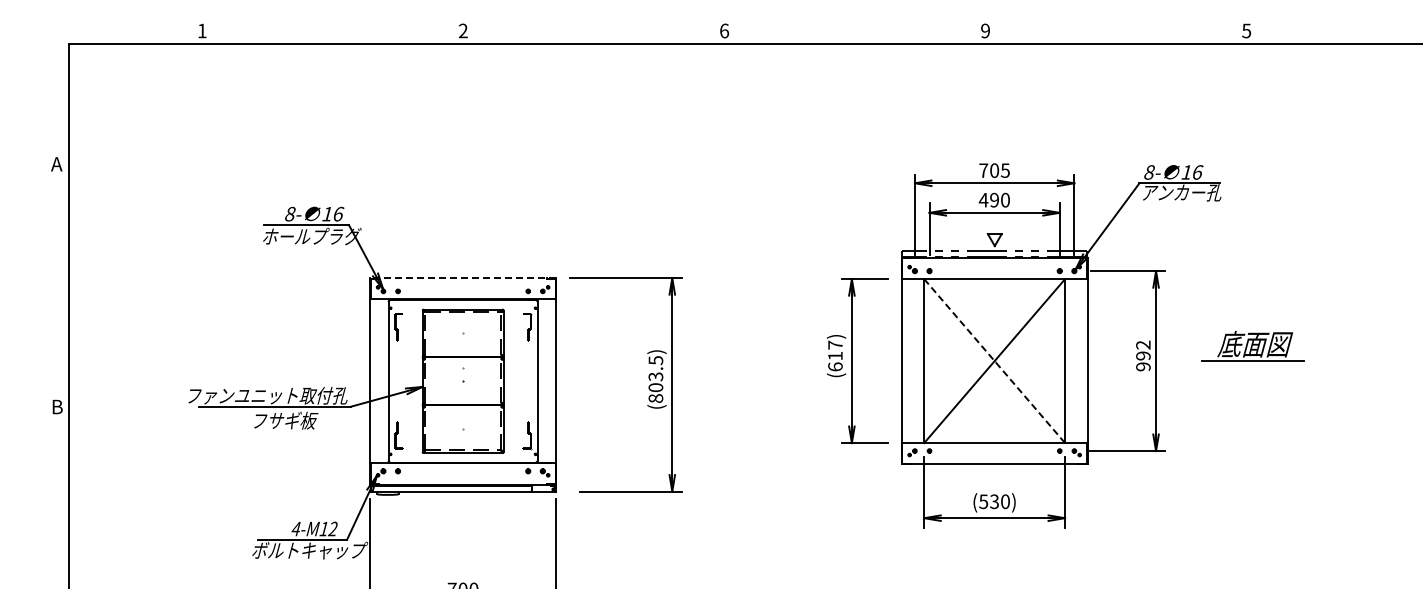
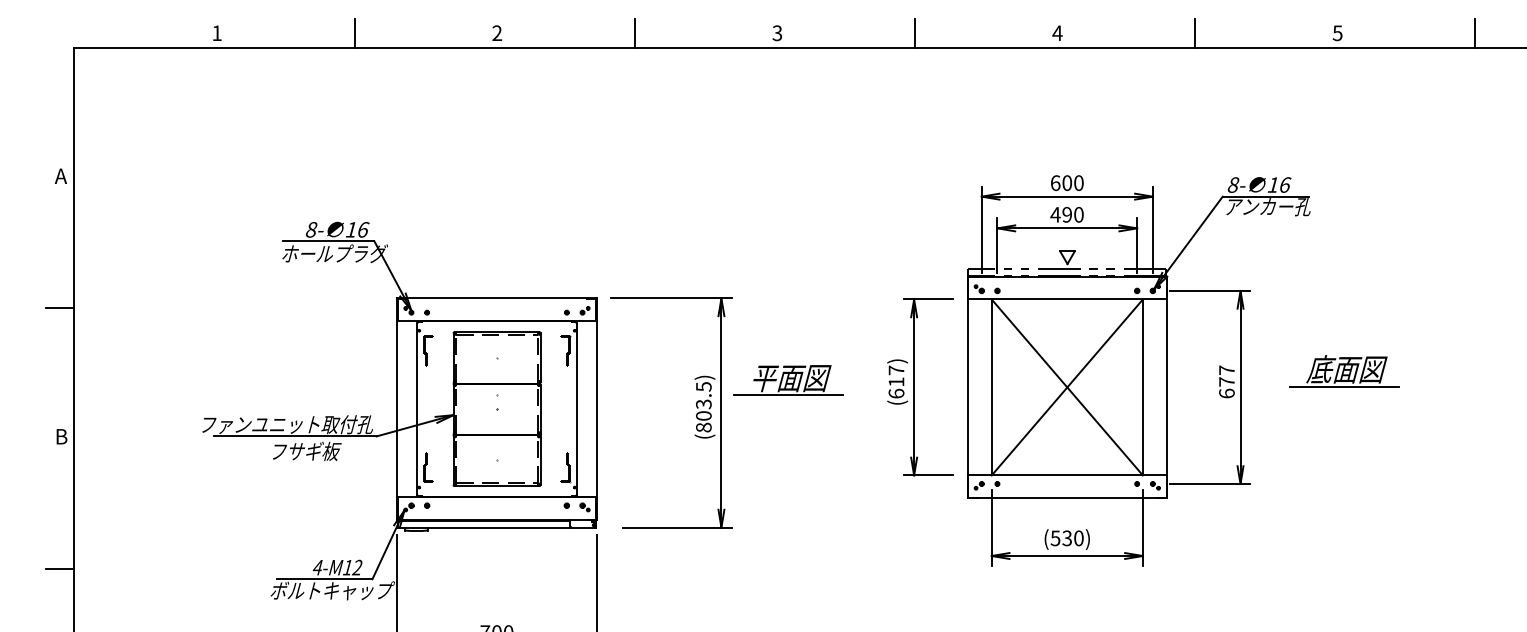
line: (330, 30) -> (354, 32), added
line: (591, 30) -> (634, 32), added
text: (724, 30) -> (777, 32), 6 -> 3
line: (852, 30) -> (914, 32), added
text: (985, 30) -> (1057, 32), 9 -> 4
line: (1113, 30) -> (1194, 32), added
line: (1374, 30) -> (1474, 32), added
text: (994, 170) -> (1067, 182), 705 -> 600
line: (462, 278) -> (496, 298), dashed -> solid
line: (55, 287) -> (59, 308), added
part: (734, 354) -> (788, 380), added
text: (1143, 355) -> (1227, 381), 992 -> 677
line: (994, 361) -> (1067, 387), dashed -> solid
line: (55, 529) -> (59, 568), added

